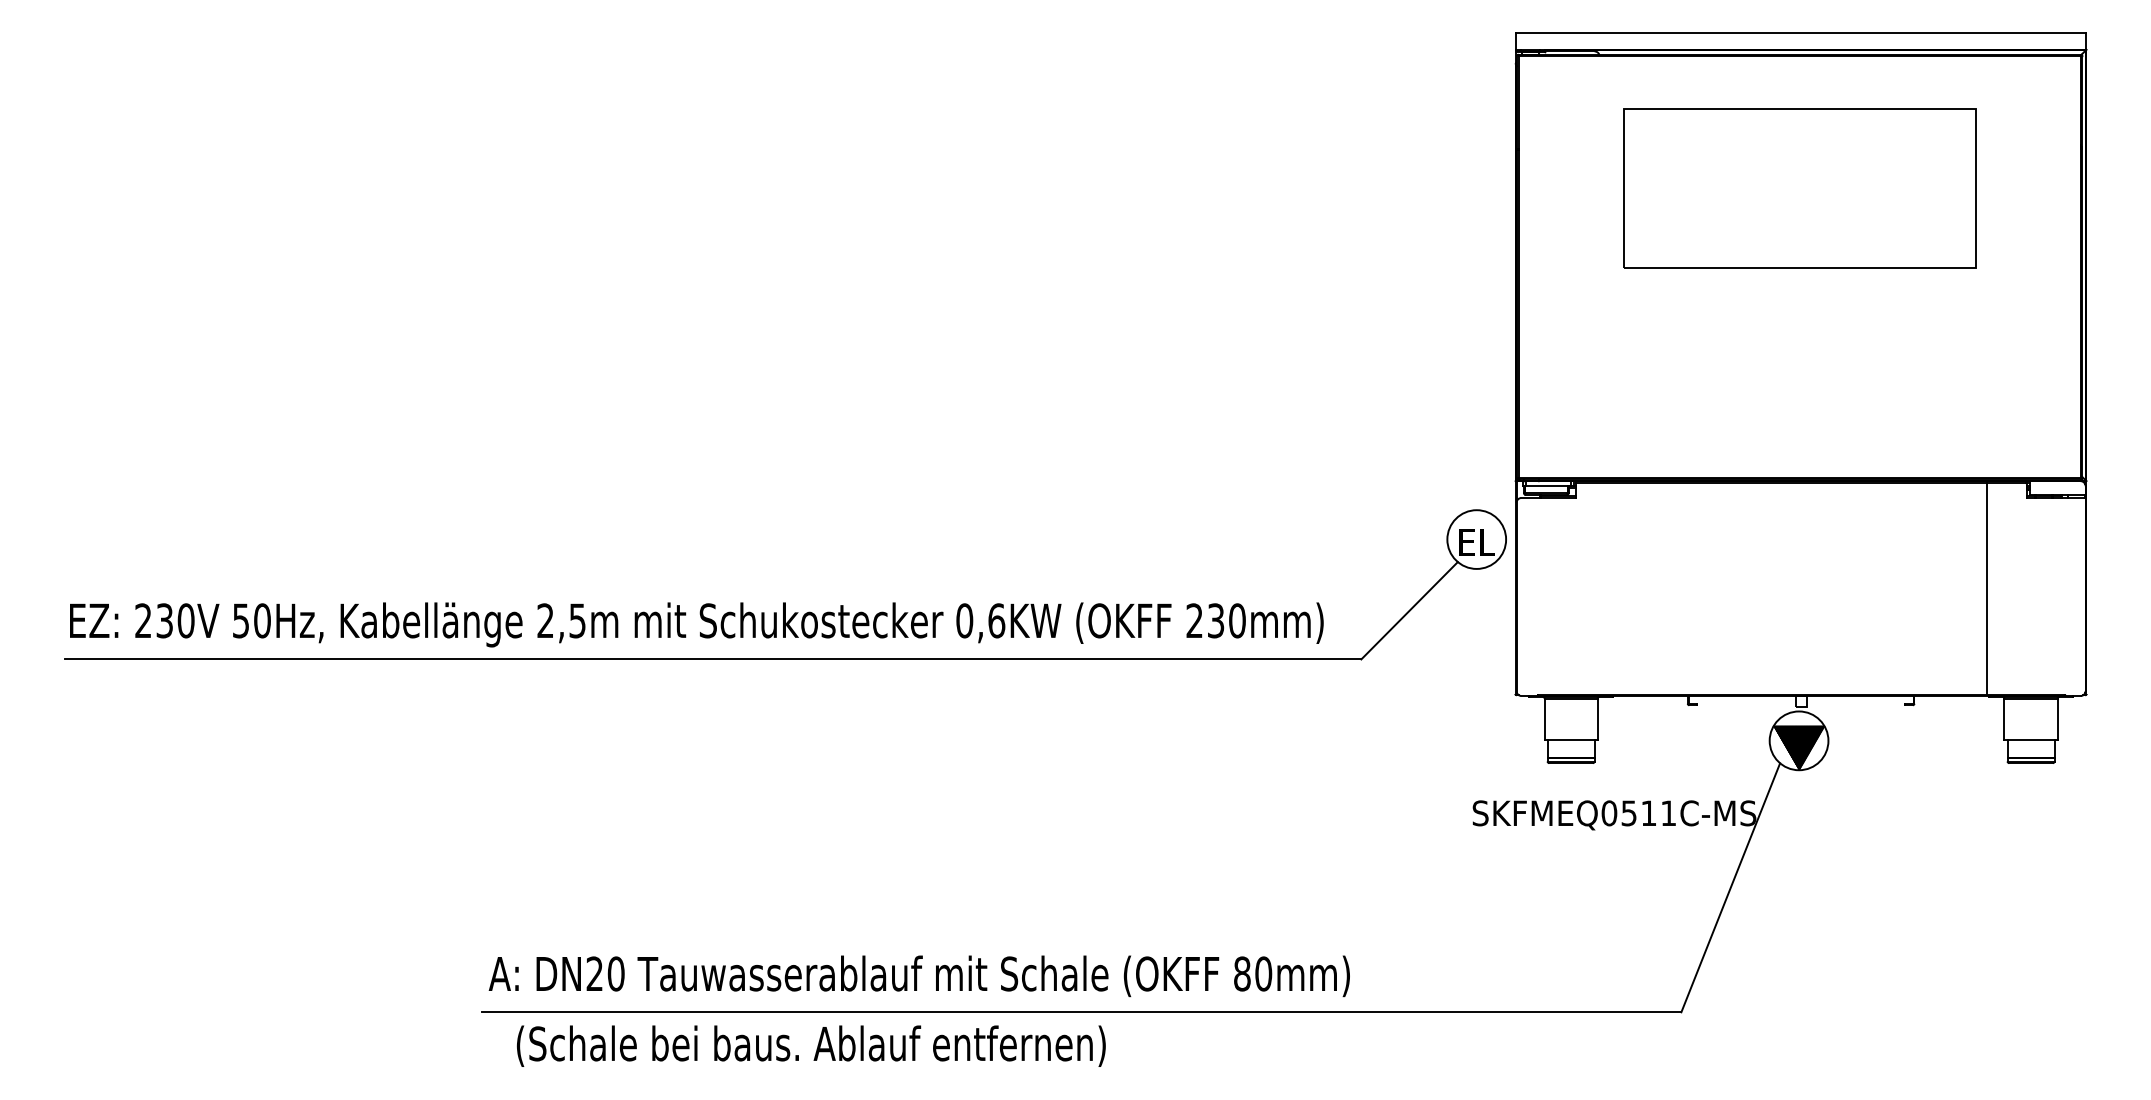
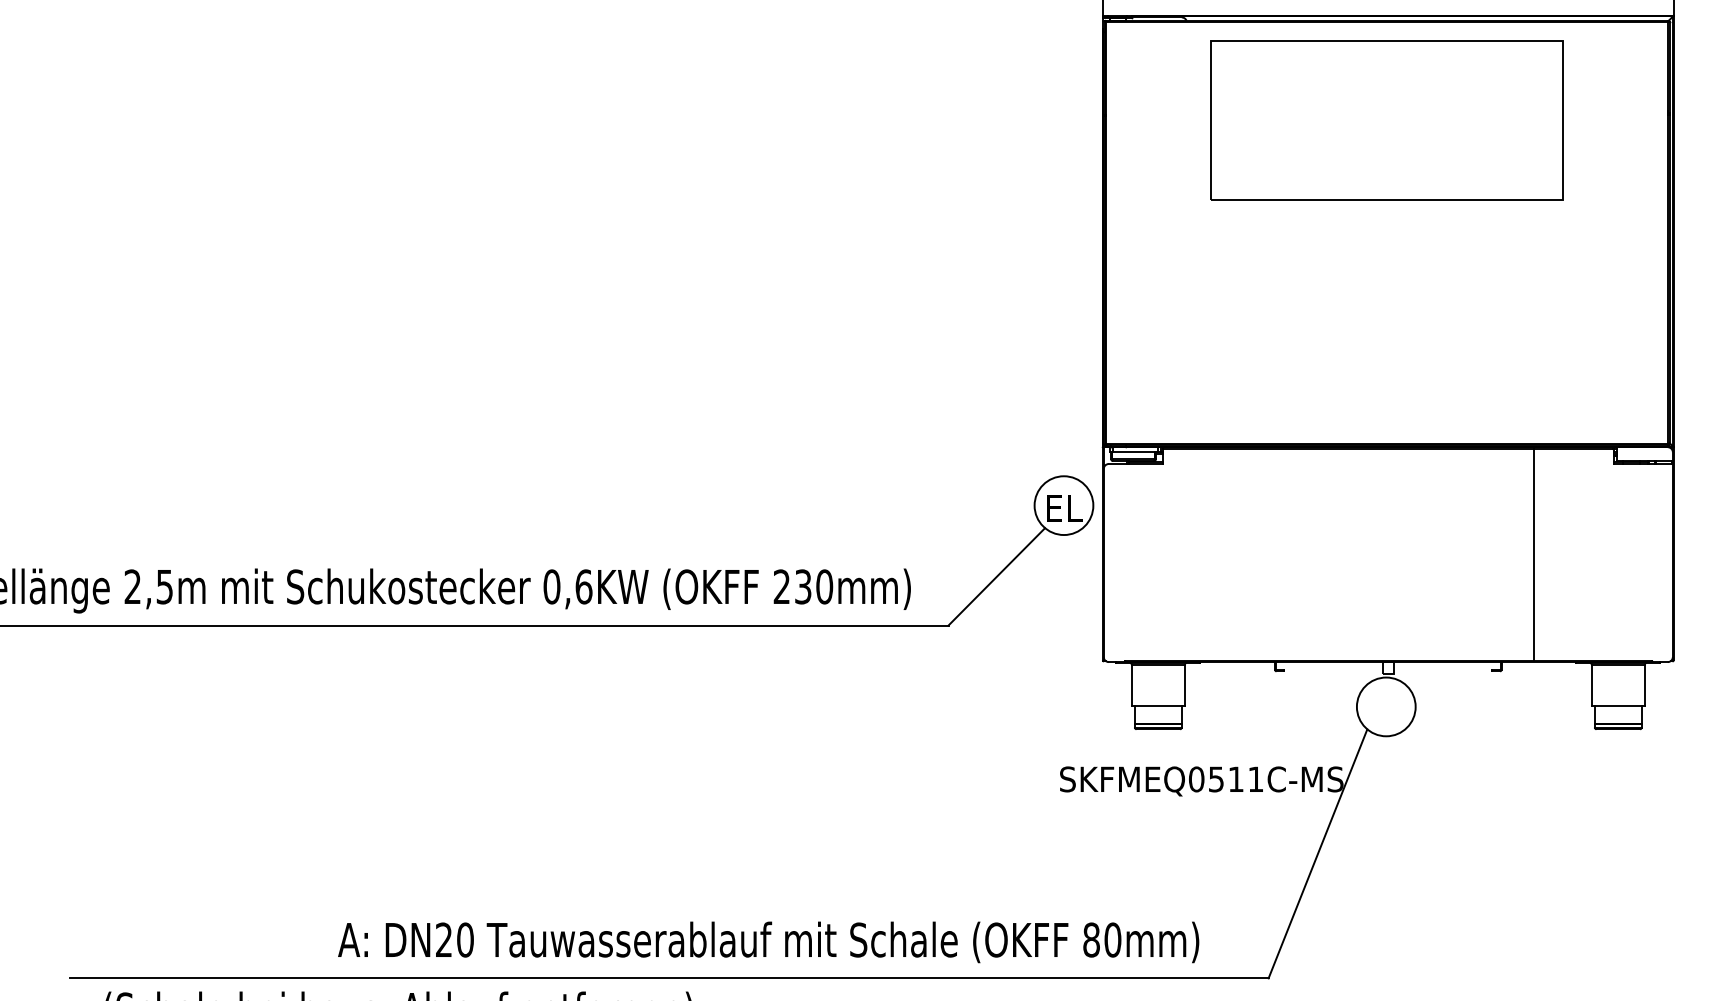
part: (1799, 188) -> (1386, 120), moved
line: (1987, 587) -> (1533, 553), moved
hatch: (1798, 748) -> (1385, 714), removed
text: (918, 976) -> (767, 942), moved

